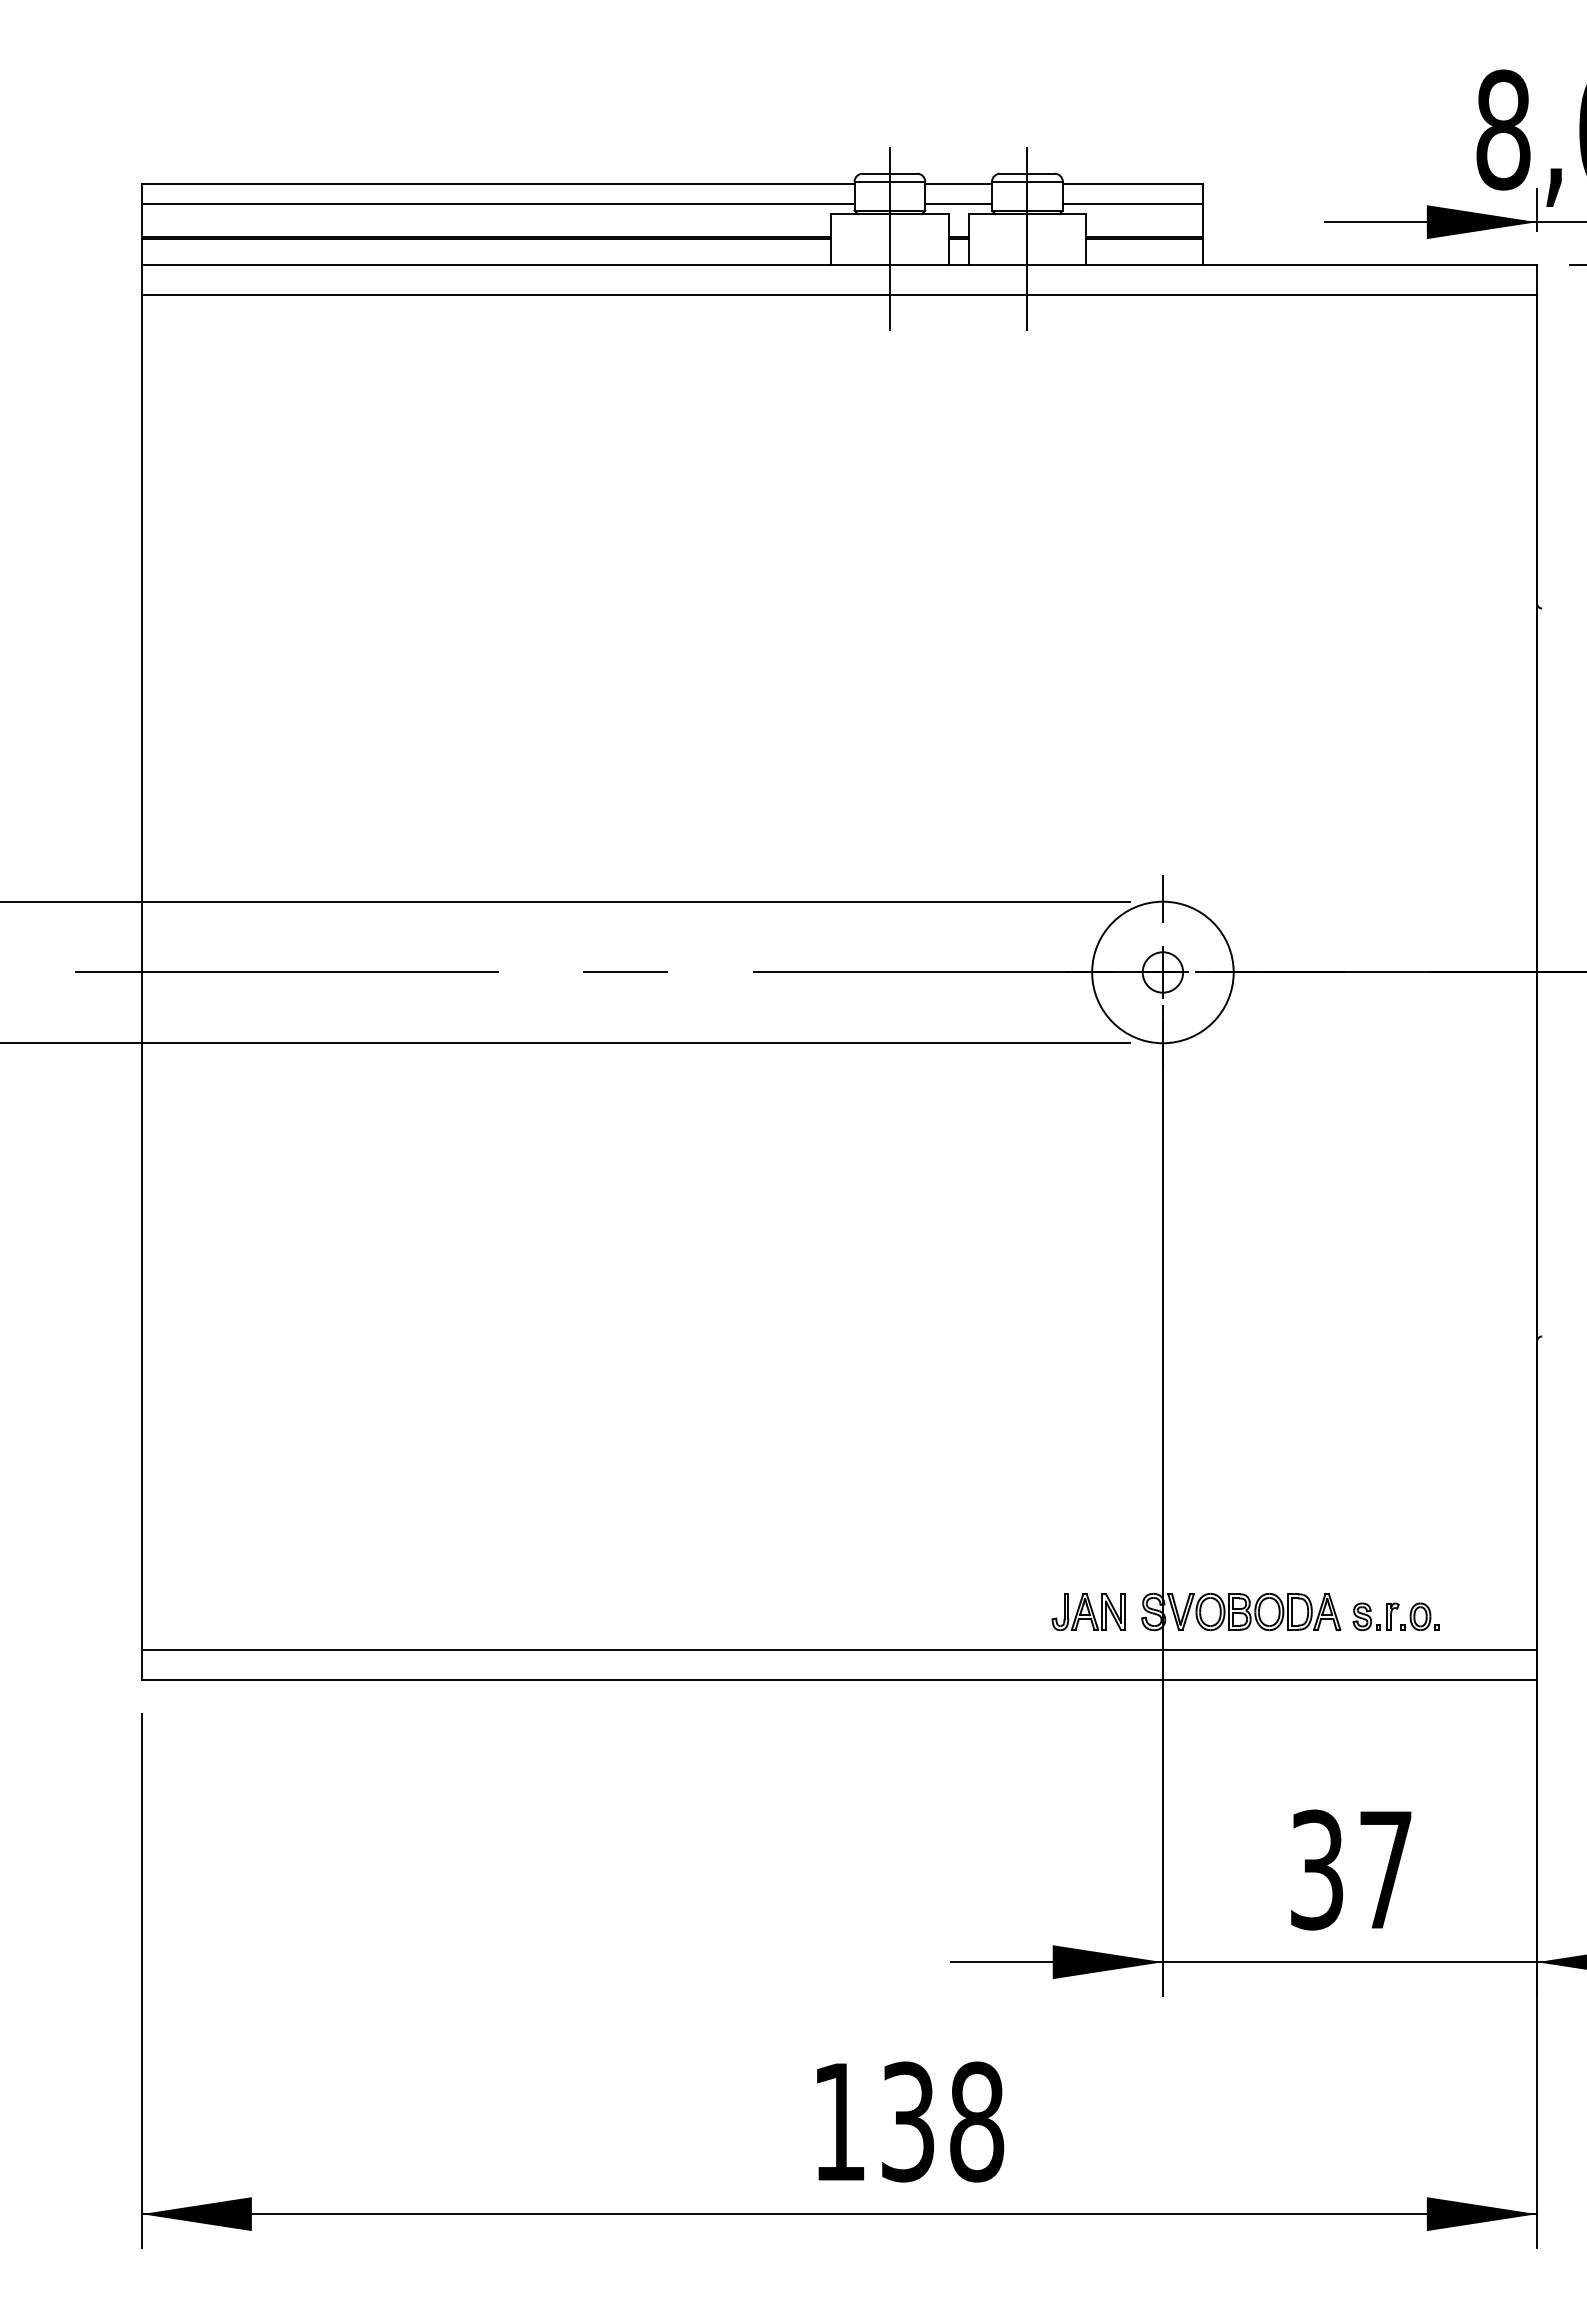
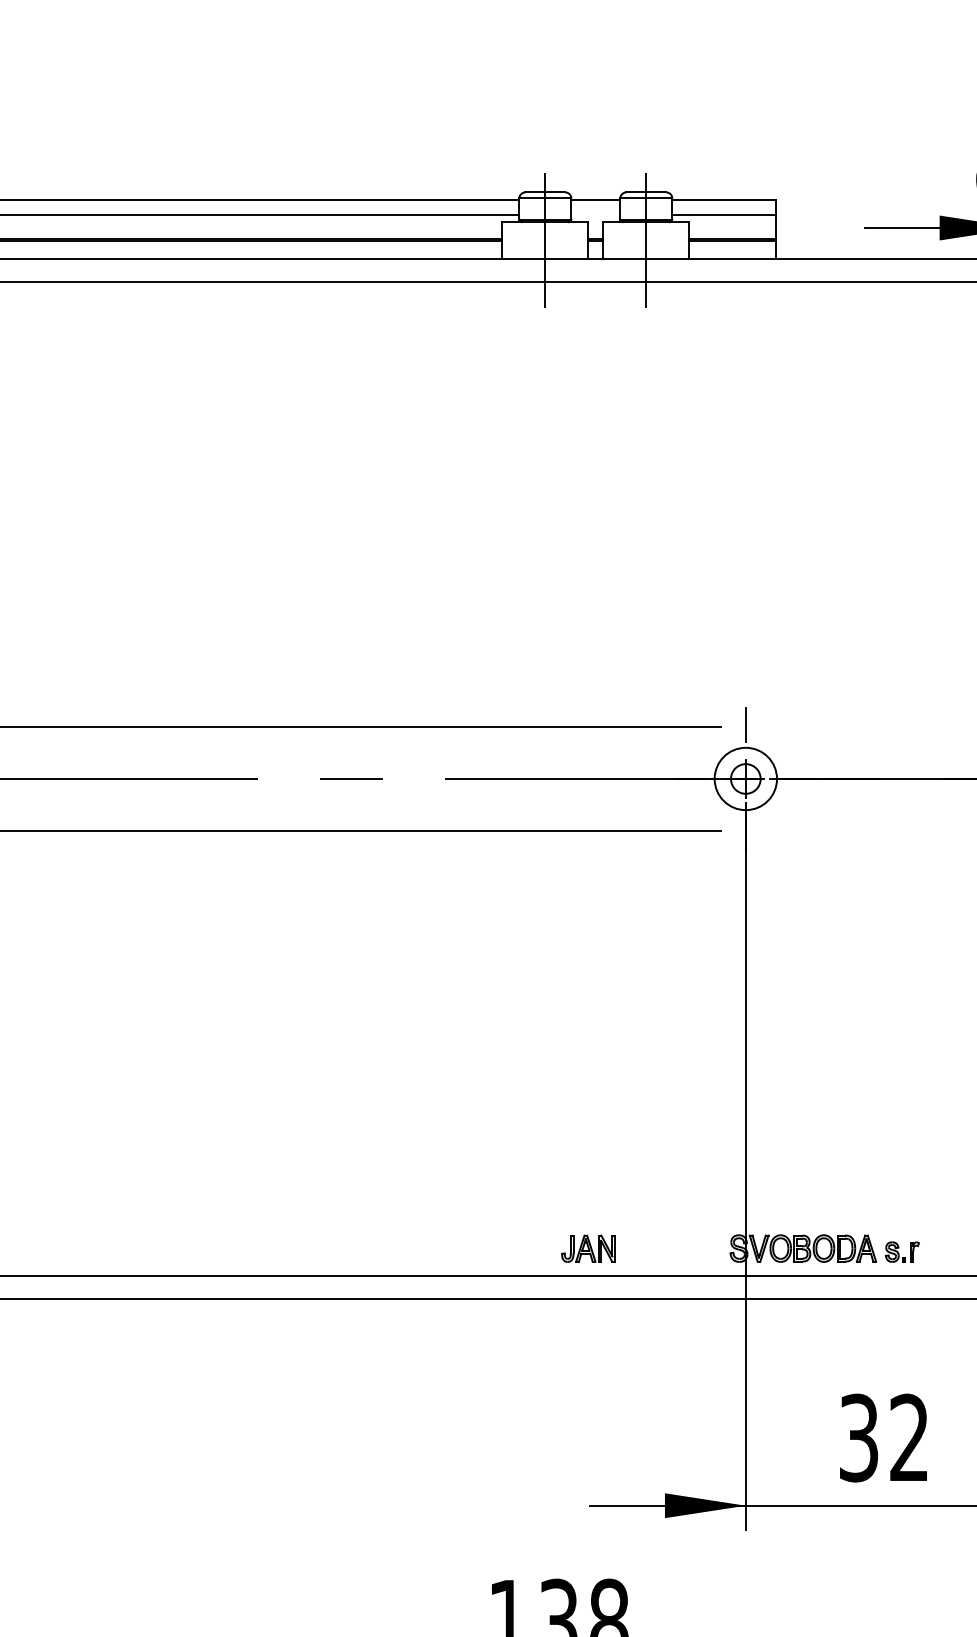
line: (958, 204) -> (595, 215), removed
circle: (1162, 972) -> (745, 779), size x0.6
part: (1088, 1611) -> (588, 1248), moved
part: (1419, 1616) -> (934, 1251), removed
text: (1385, 1868) -> (909, 1436), 37 -> 32

